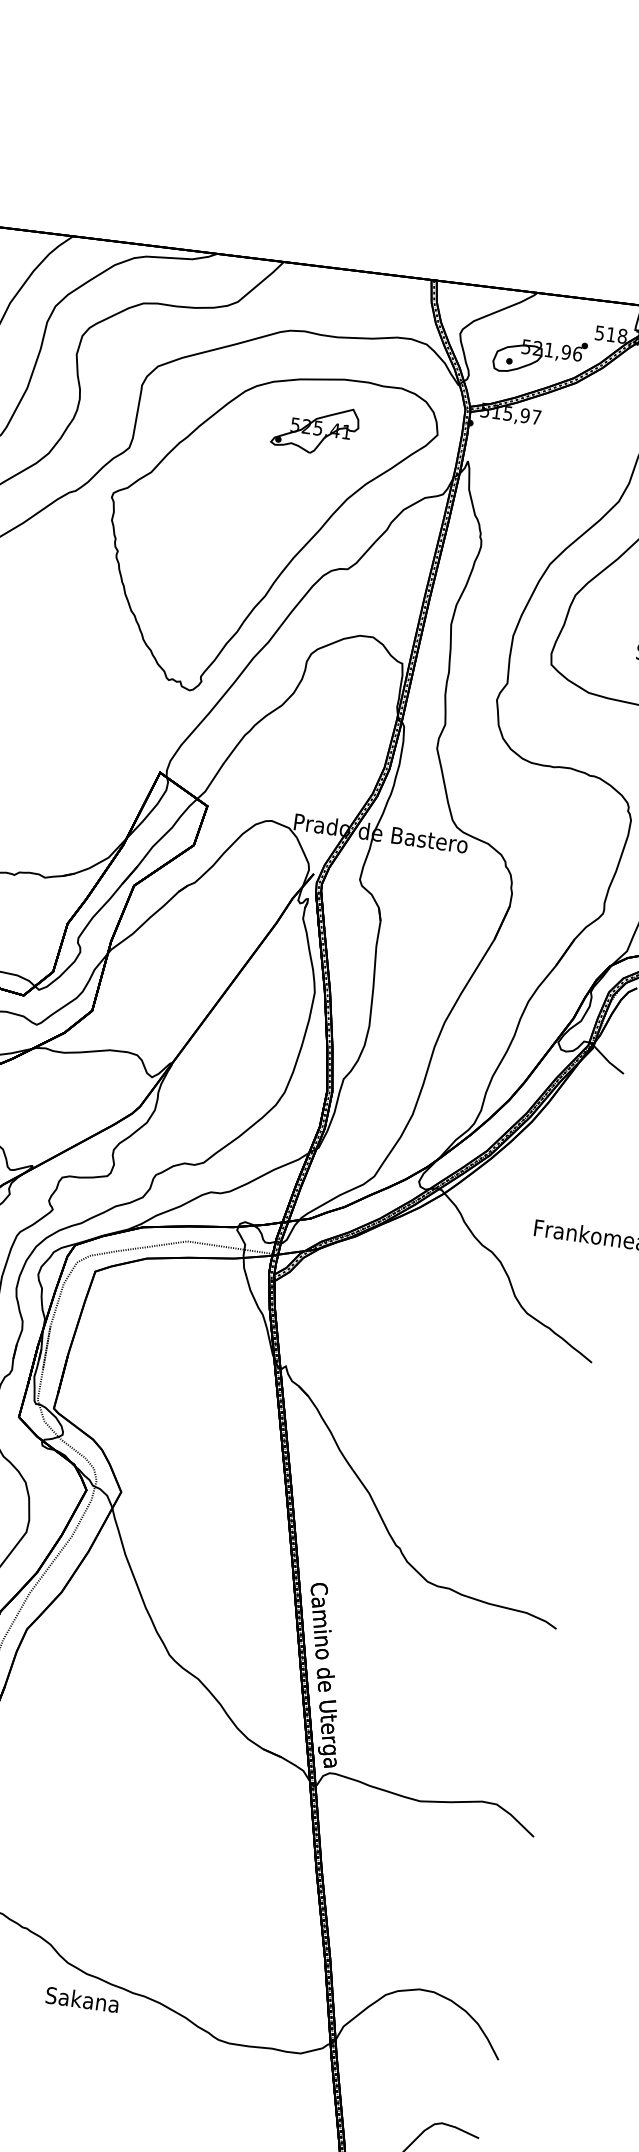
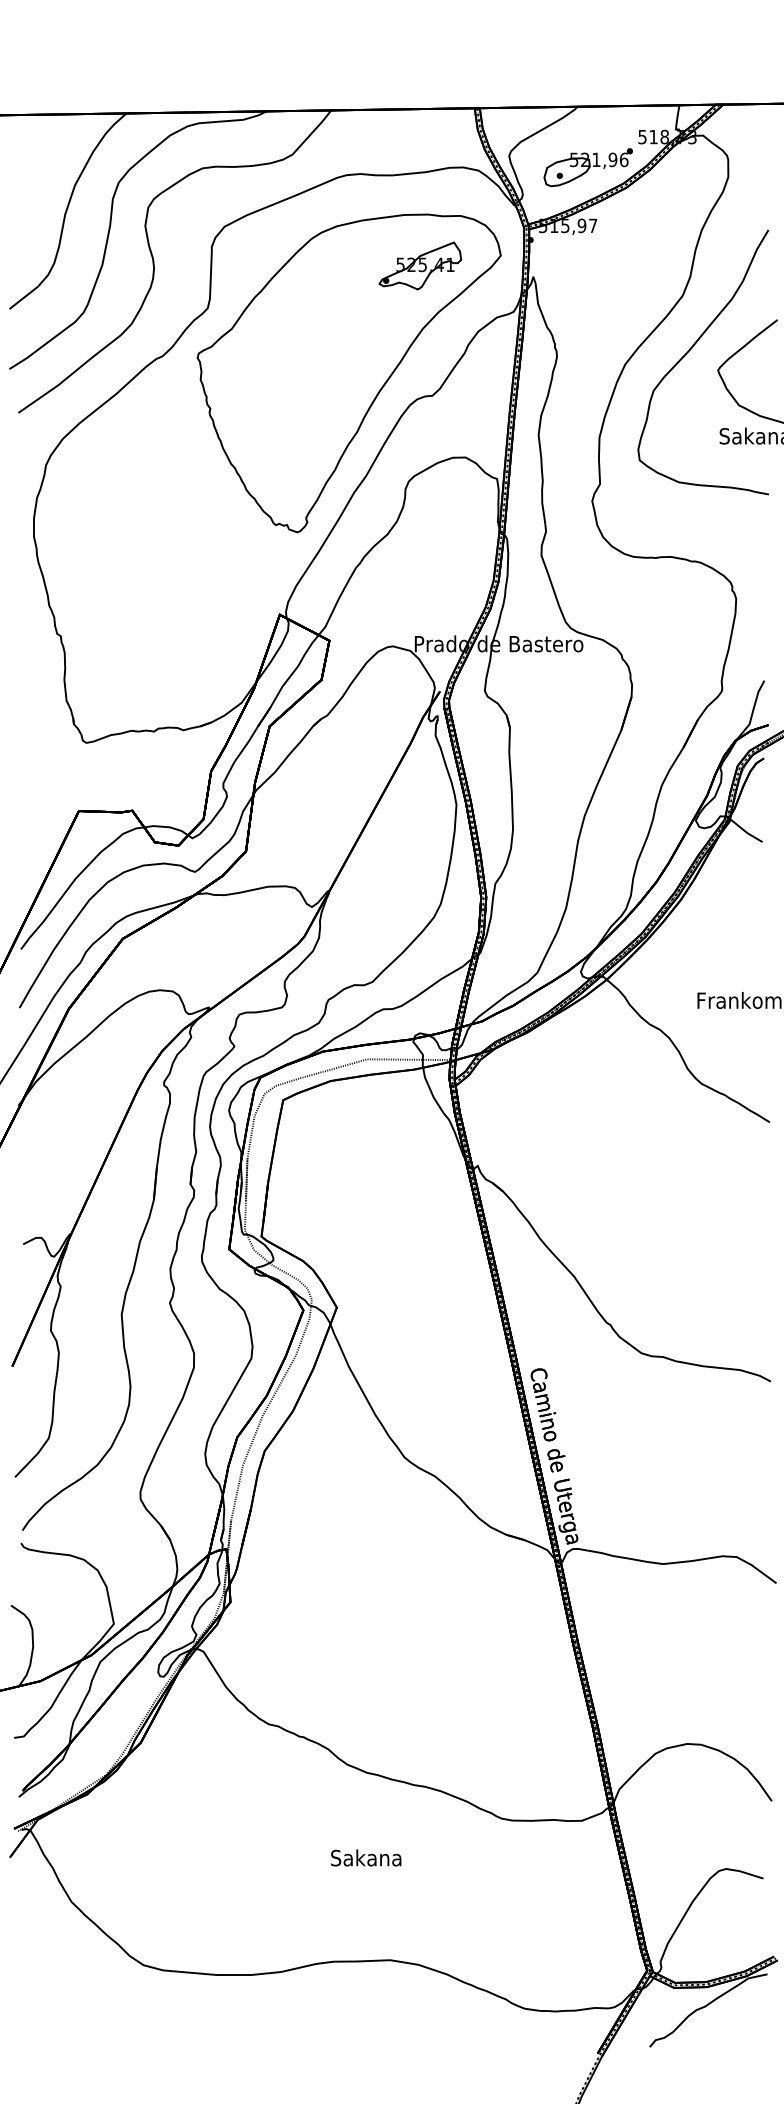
part: (315, 428) -> (420, 265), moved
text: (82, 1999) -> (366, 1857), moved

